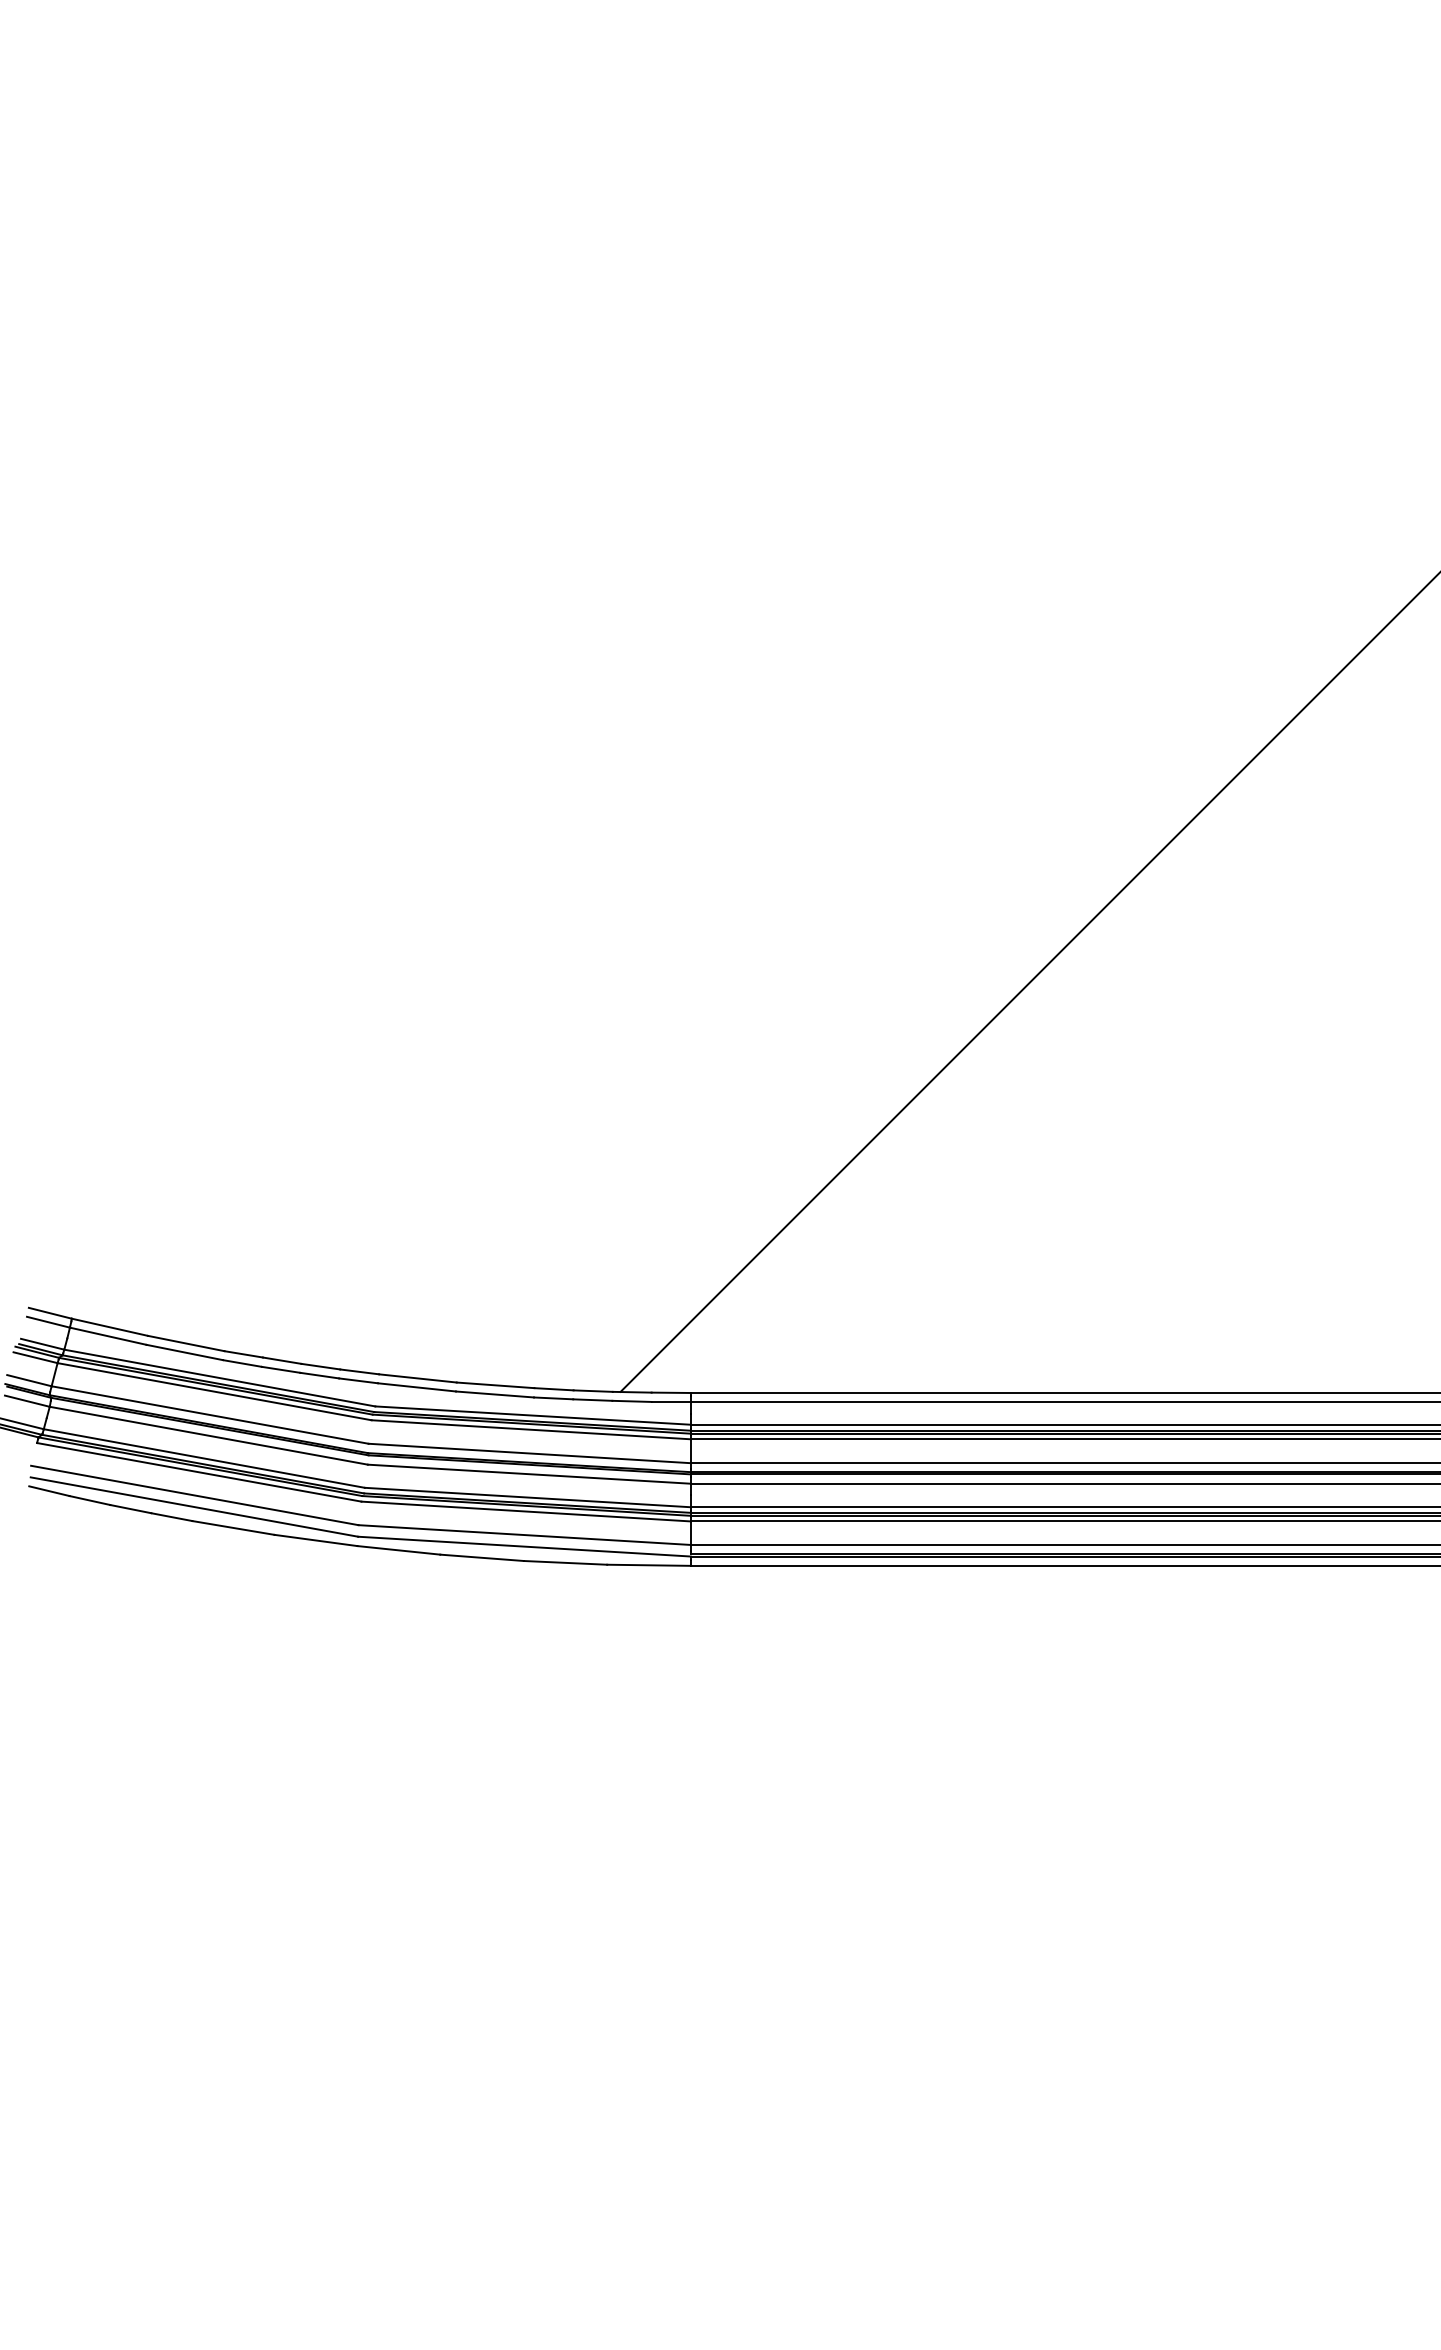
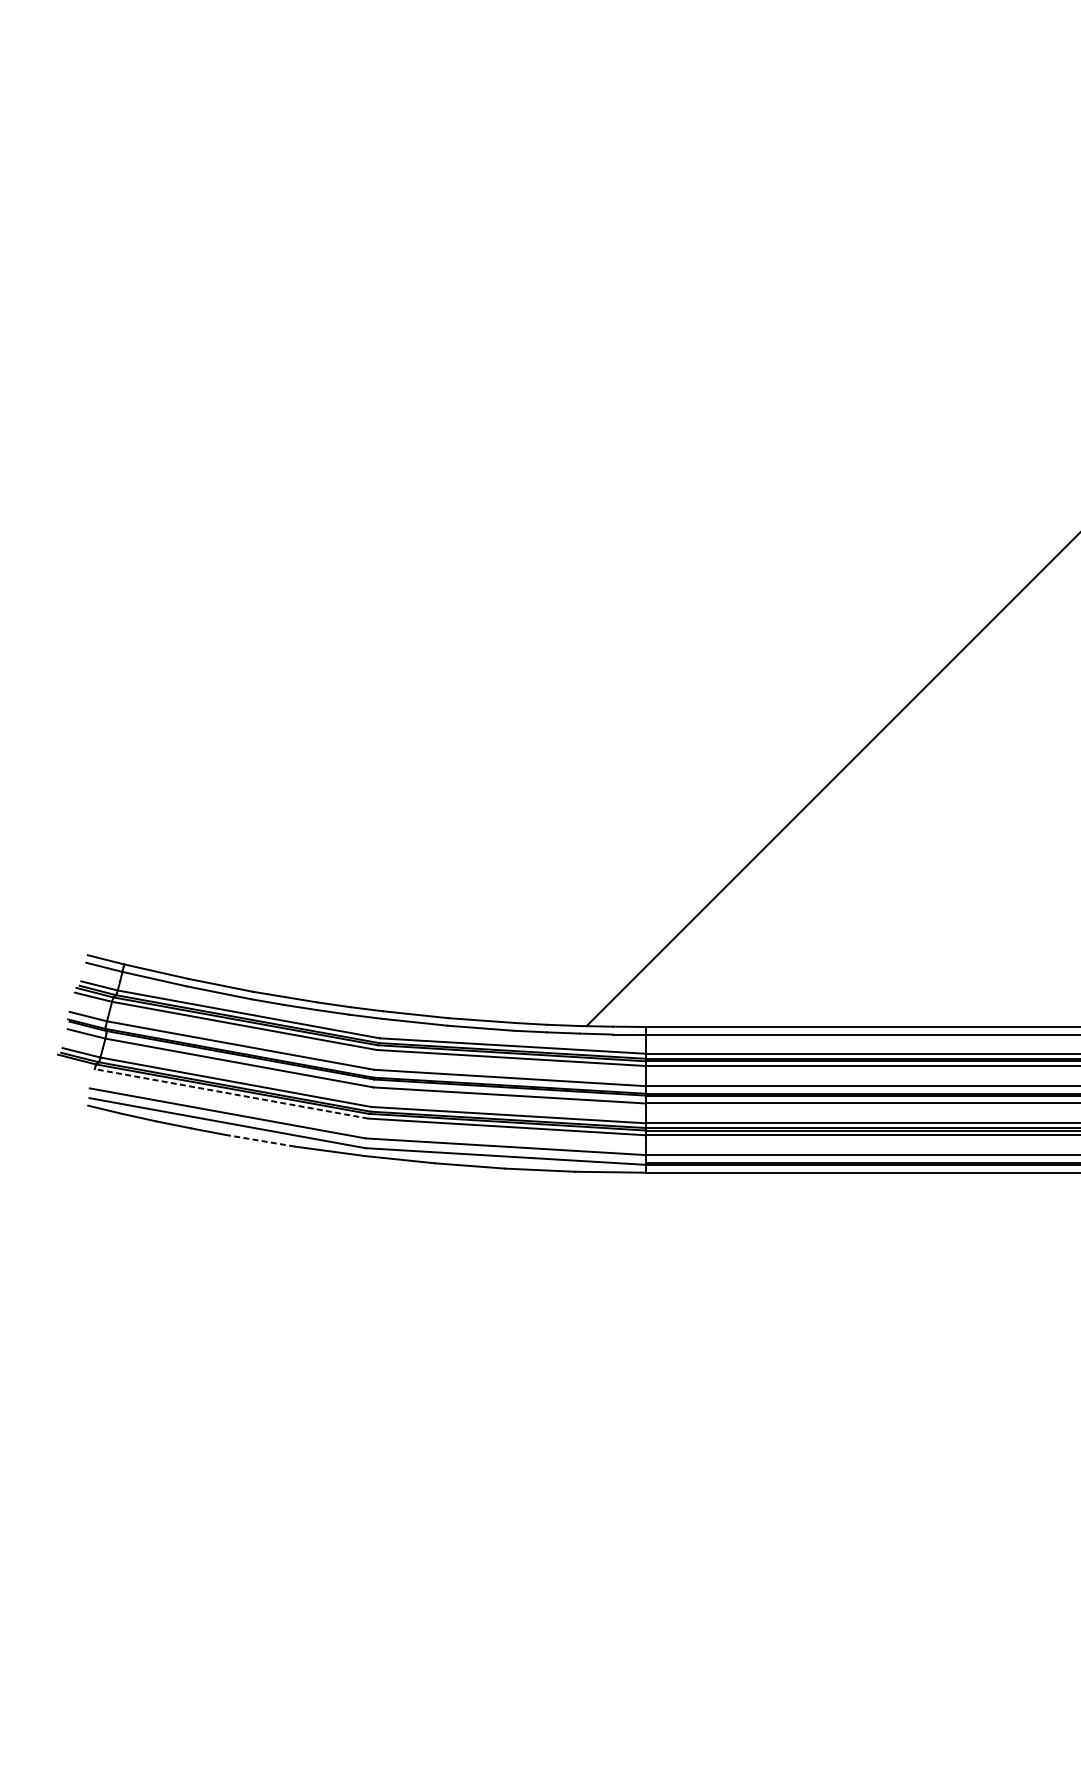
line: (199, 1472) -> (231, 1094), solid -> dashed
line: (233, 1527) -> (260, 1140), solid -> dashed

